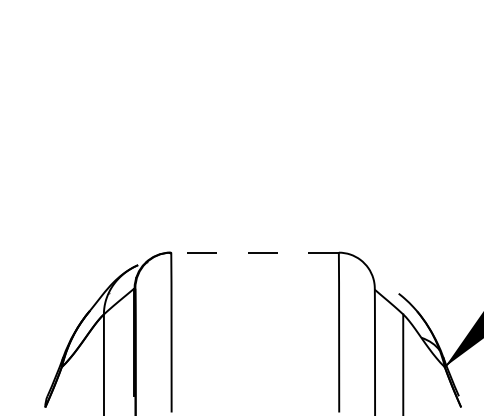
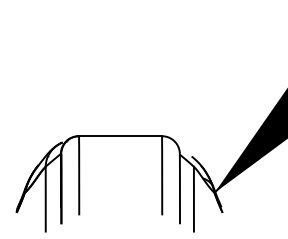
line: (254, 253) -> (120, 136), dashed -> solid

